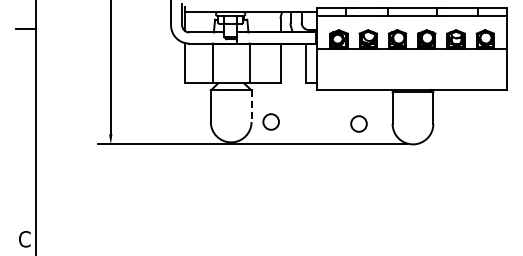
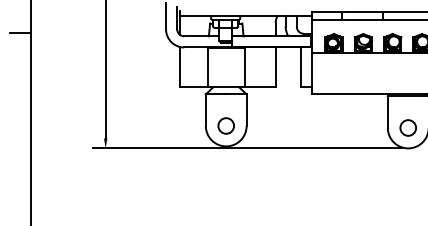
line: (251, 106) -> (246, 110), dashed -> solid
circle: (270, 121) -> (225, 125), moved
circle: (358, 123) -> (407, 127), moved

